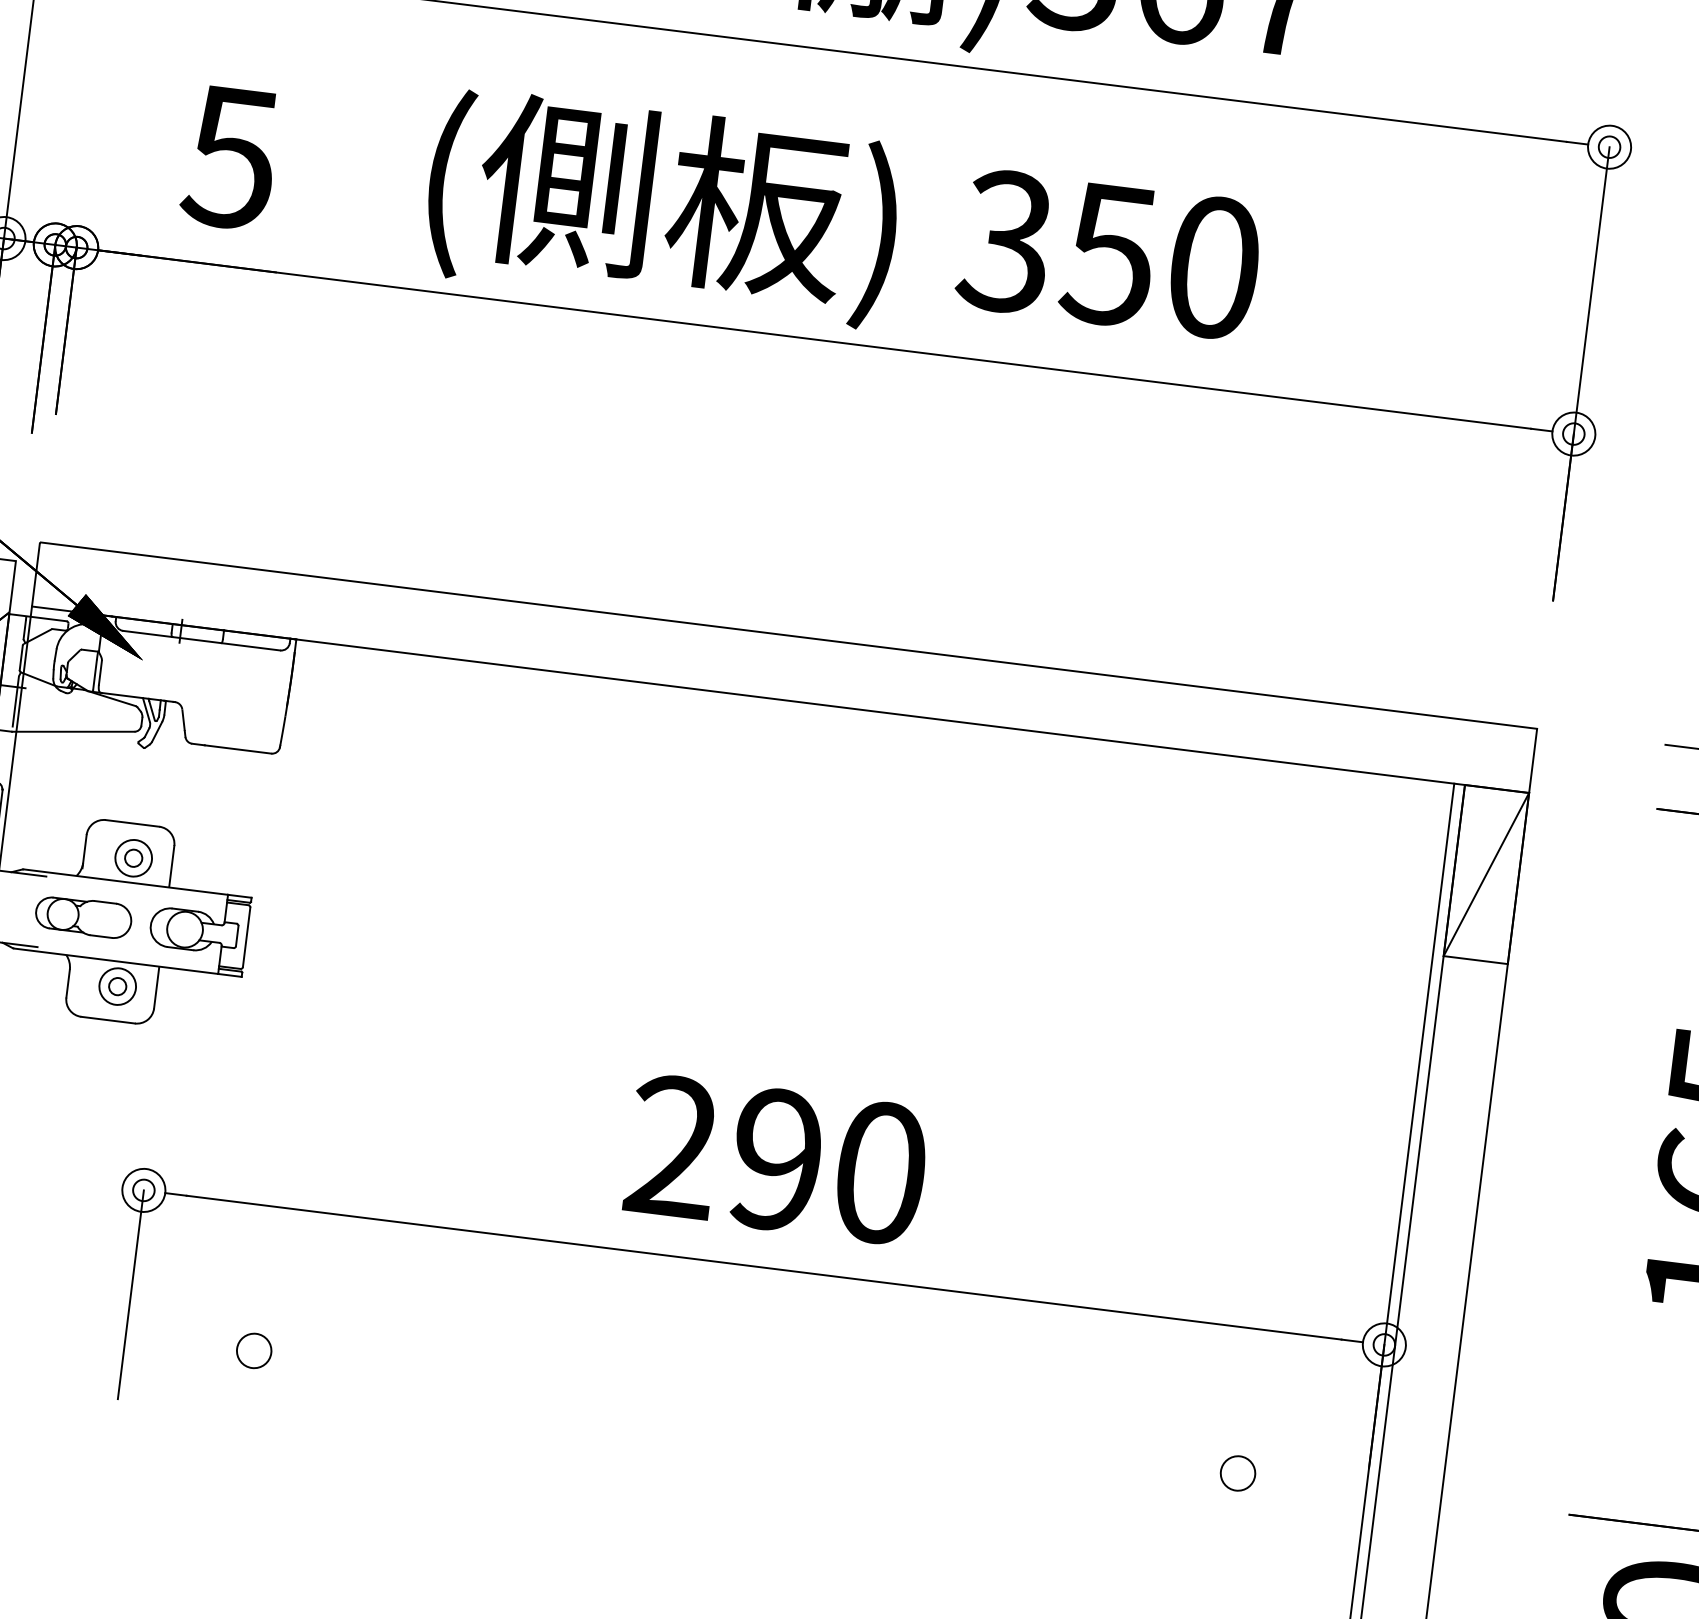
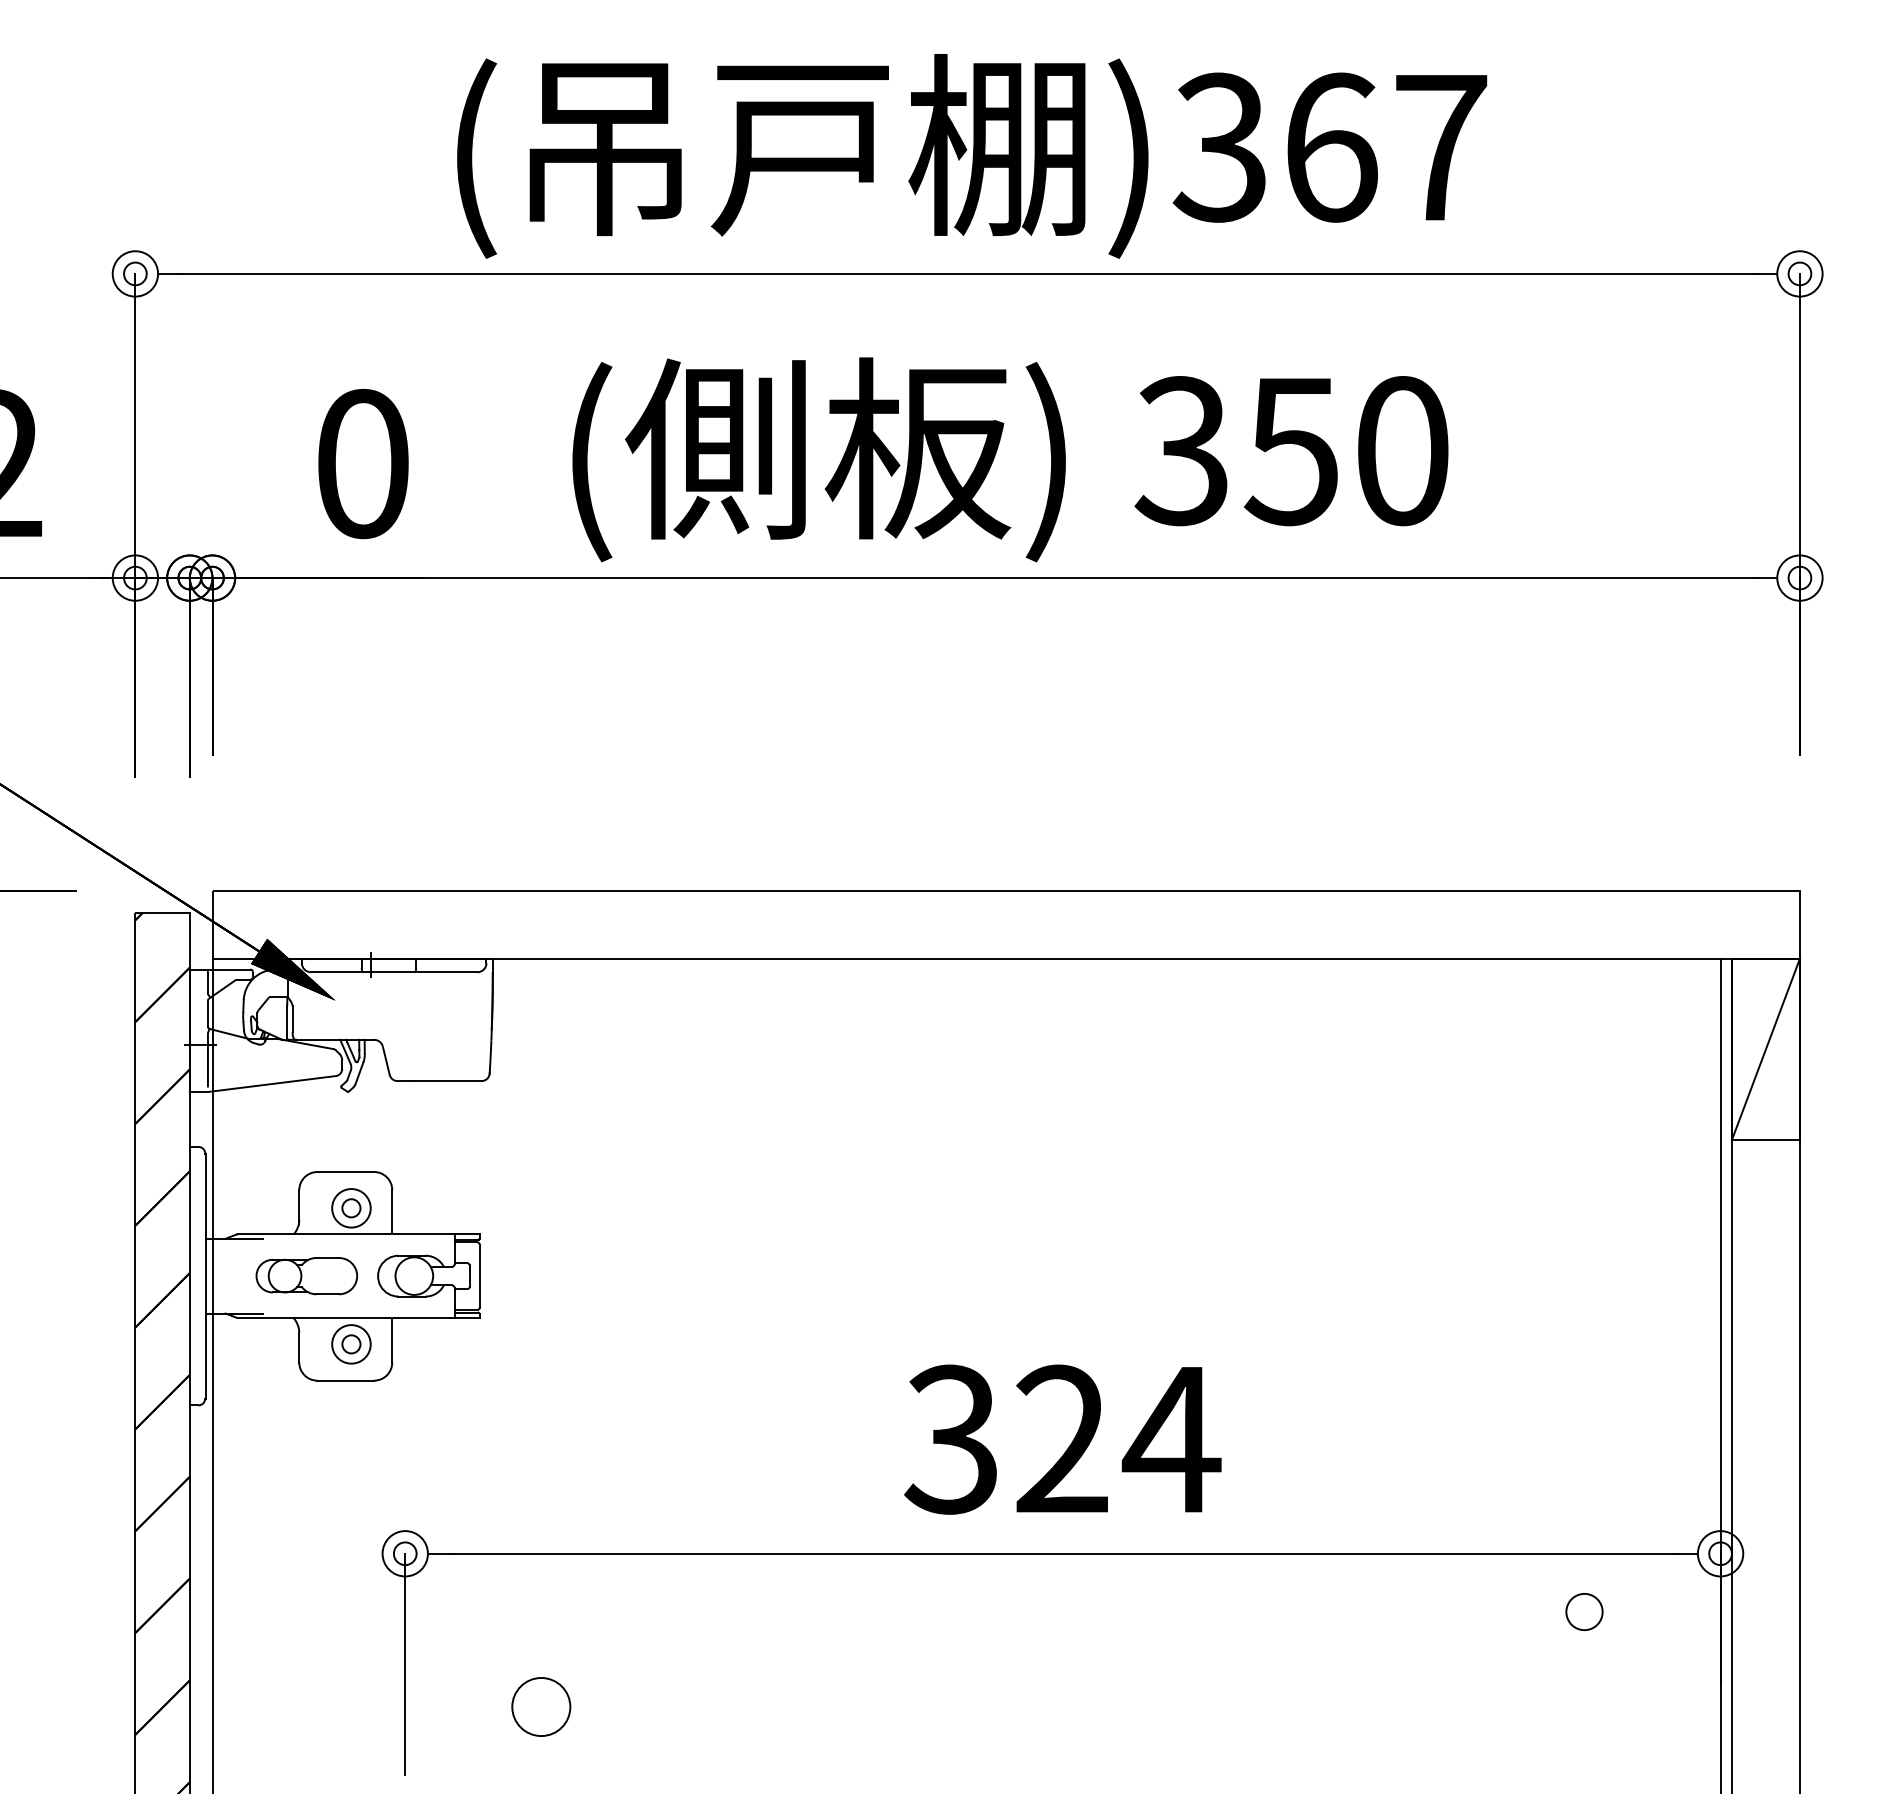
text: (230, 157) -> (361, 464), 5 -> 0
text: (777, 1159) -> (1062, 1439), 290 -> 324
circle: (254, 1350) -> (541, 1706), size x1.6
circle: (1238, 1472) -> (1584, 1611), moved

